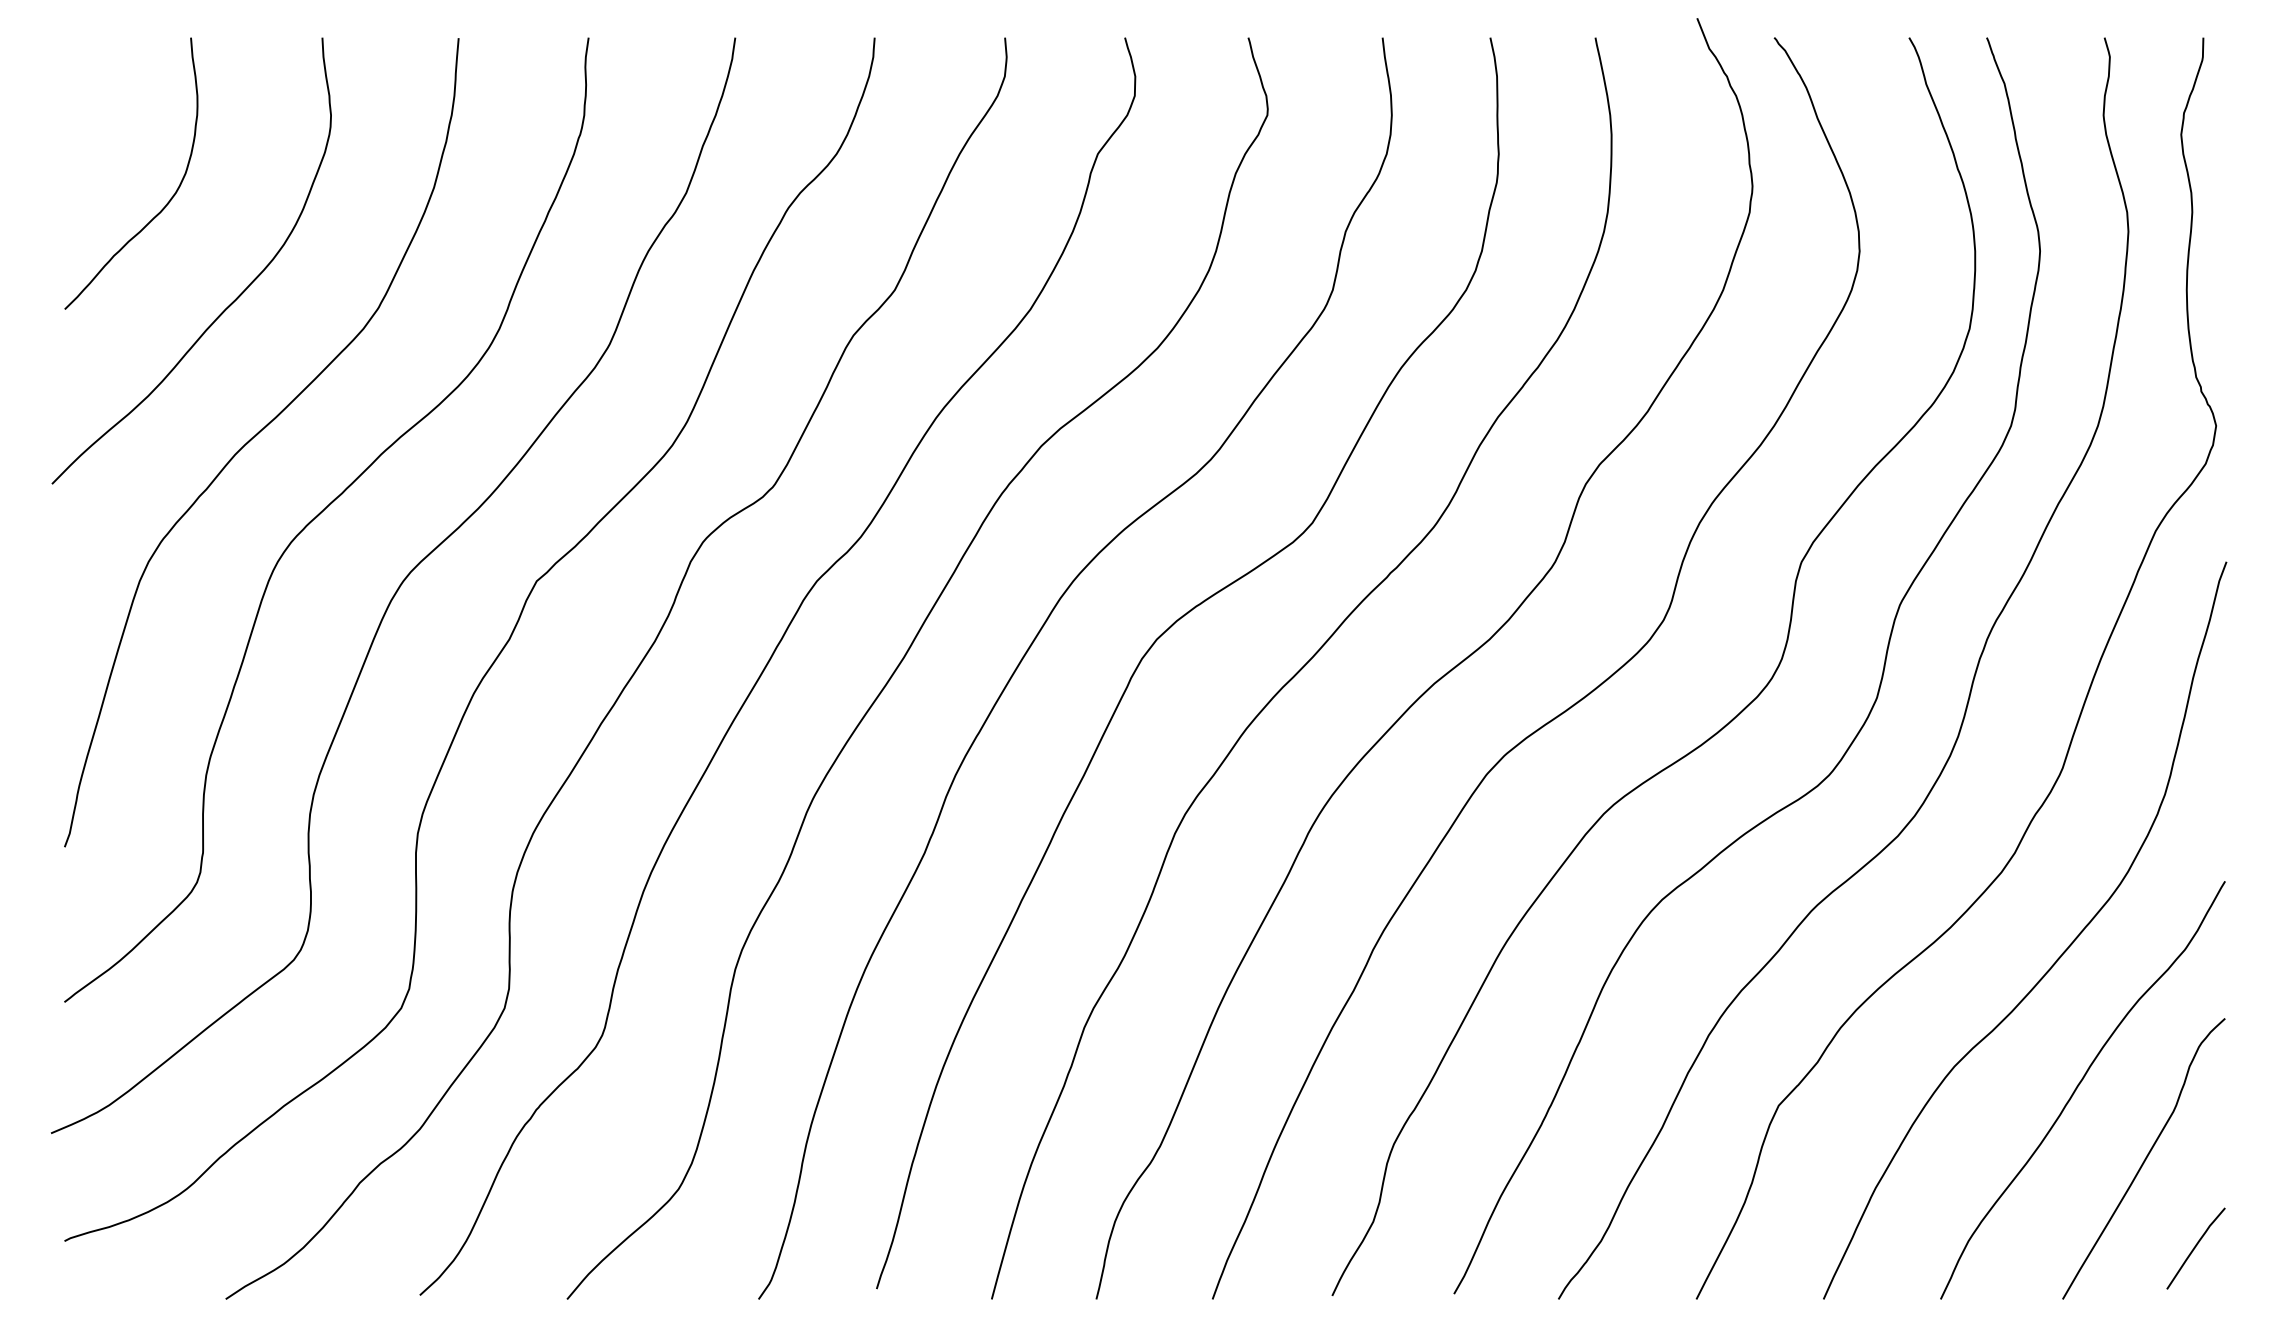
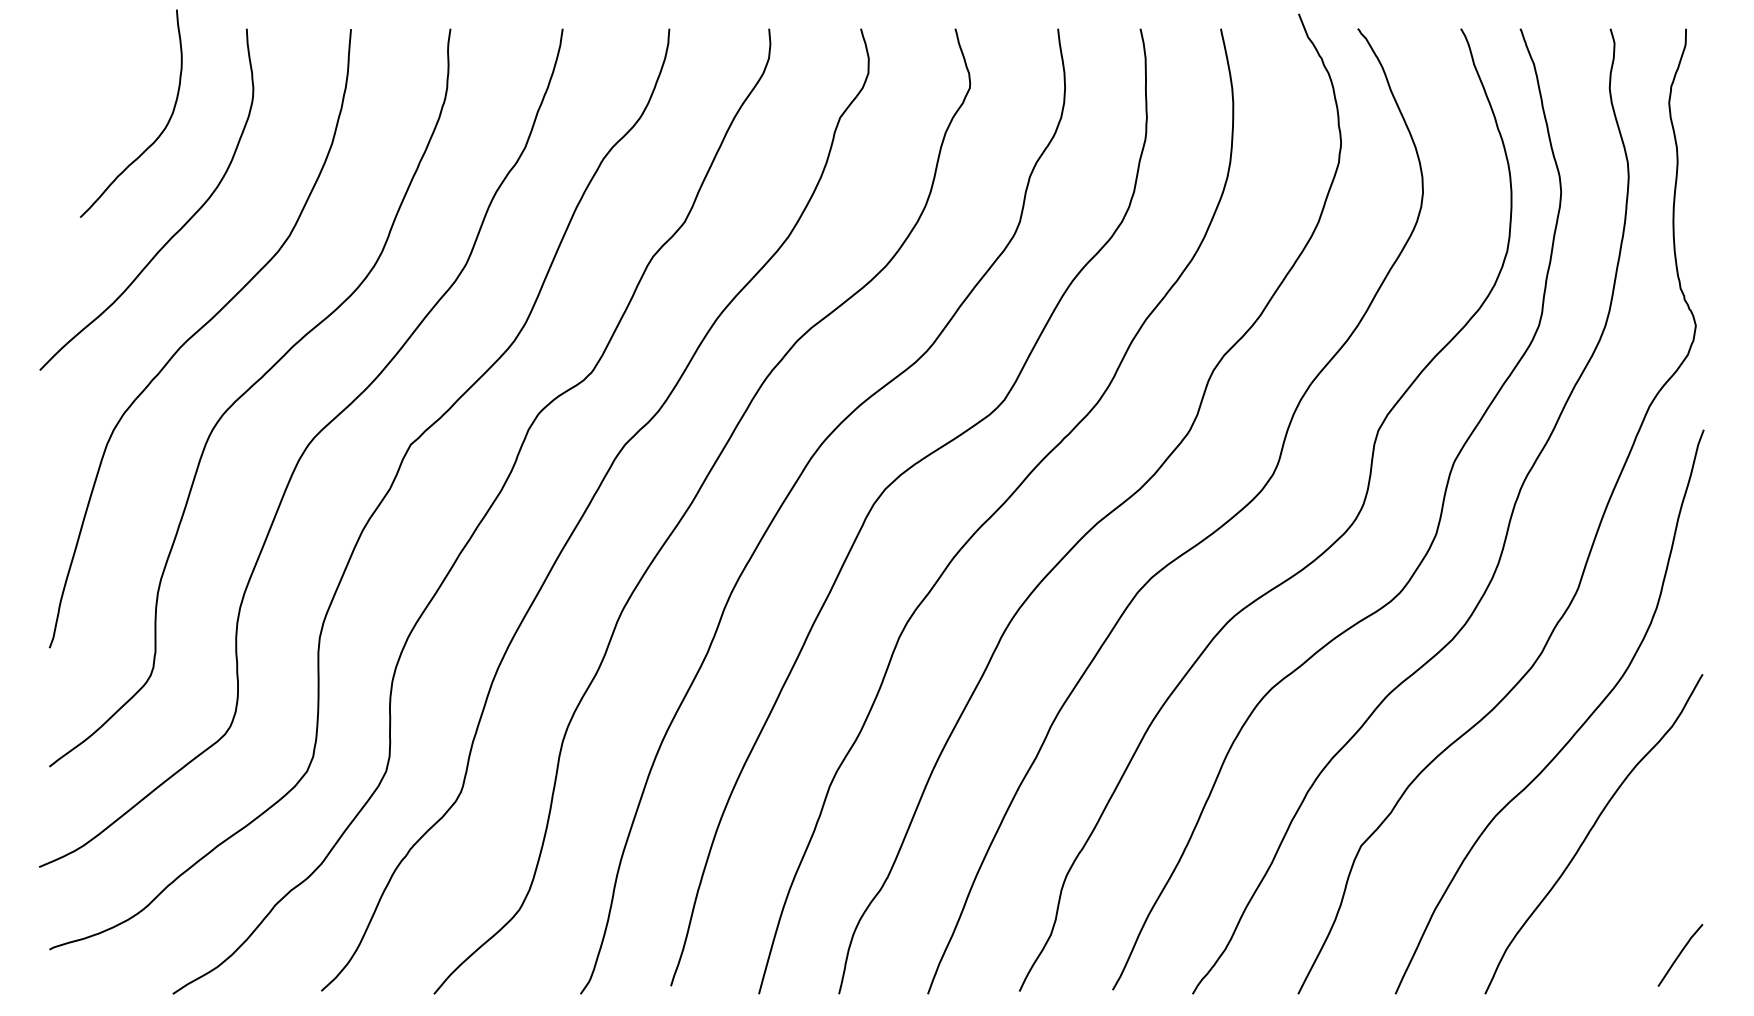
curve: (169, 199) -> (160, 133), moved
curve: (2144, 1159) -> (1641, 887), removed

